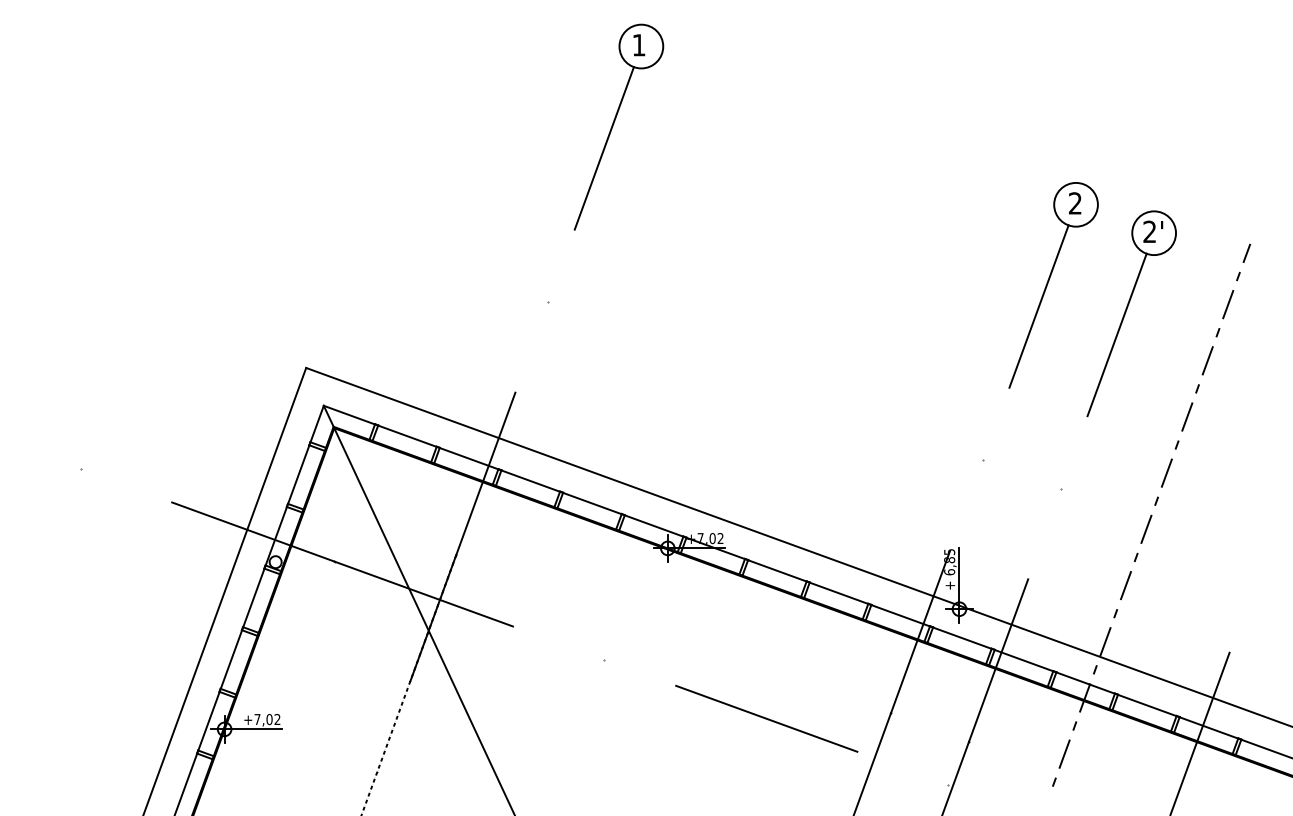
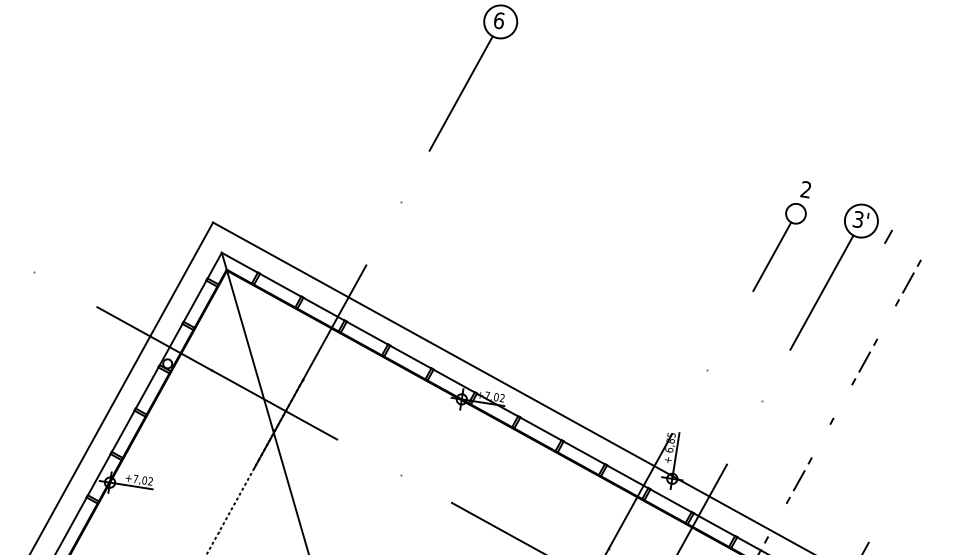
text: (638, 45) -> (498, 20), 1 -> 6
text: (1149, 232) -> (858, 220), 2' -> 3'
line: (1246, 252) -> (888, 236), moved
part: (1053, 285) -> (780, 248), size x0.6
line: (1207, 360) -> (886, 322), removed
line: (1166, 472) -> (842, 401), removed
line: (1146, 528) -> (821, 440), removed
line: (1105, 641) -> (777, 519), removed

